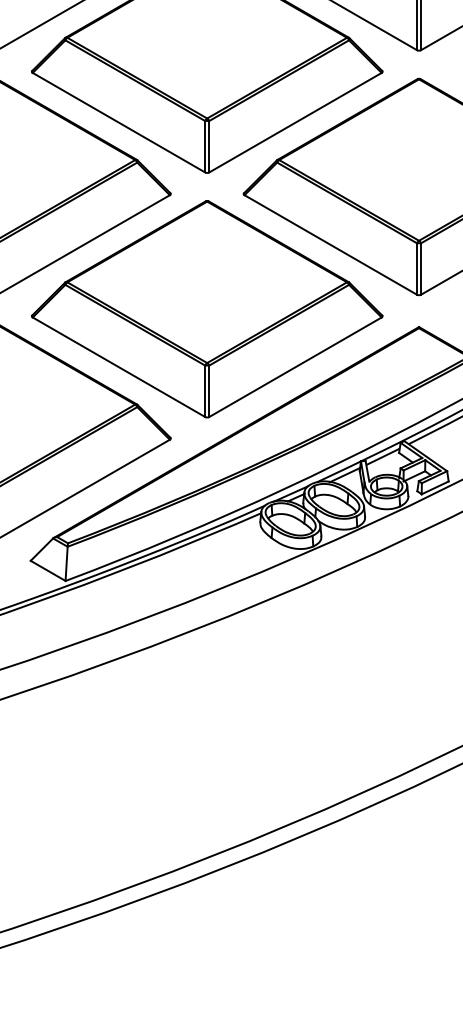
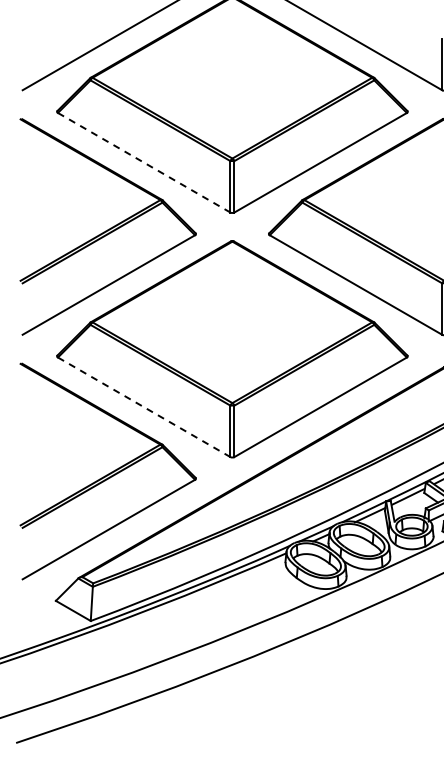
line: (118, 122) -> (143, 162), solid -> dashed
line: (118, 367) -> (143, 407), solid -> dashed

